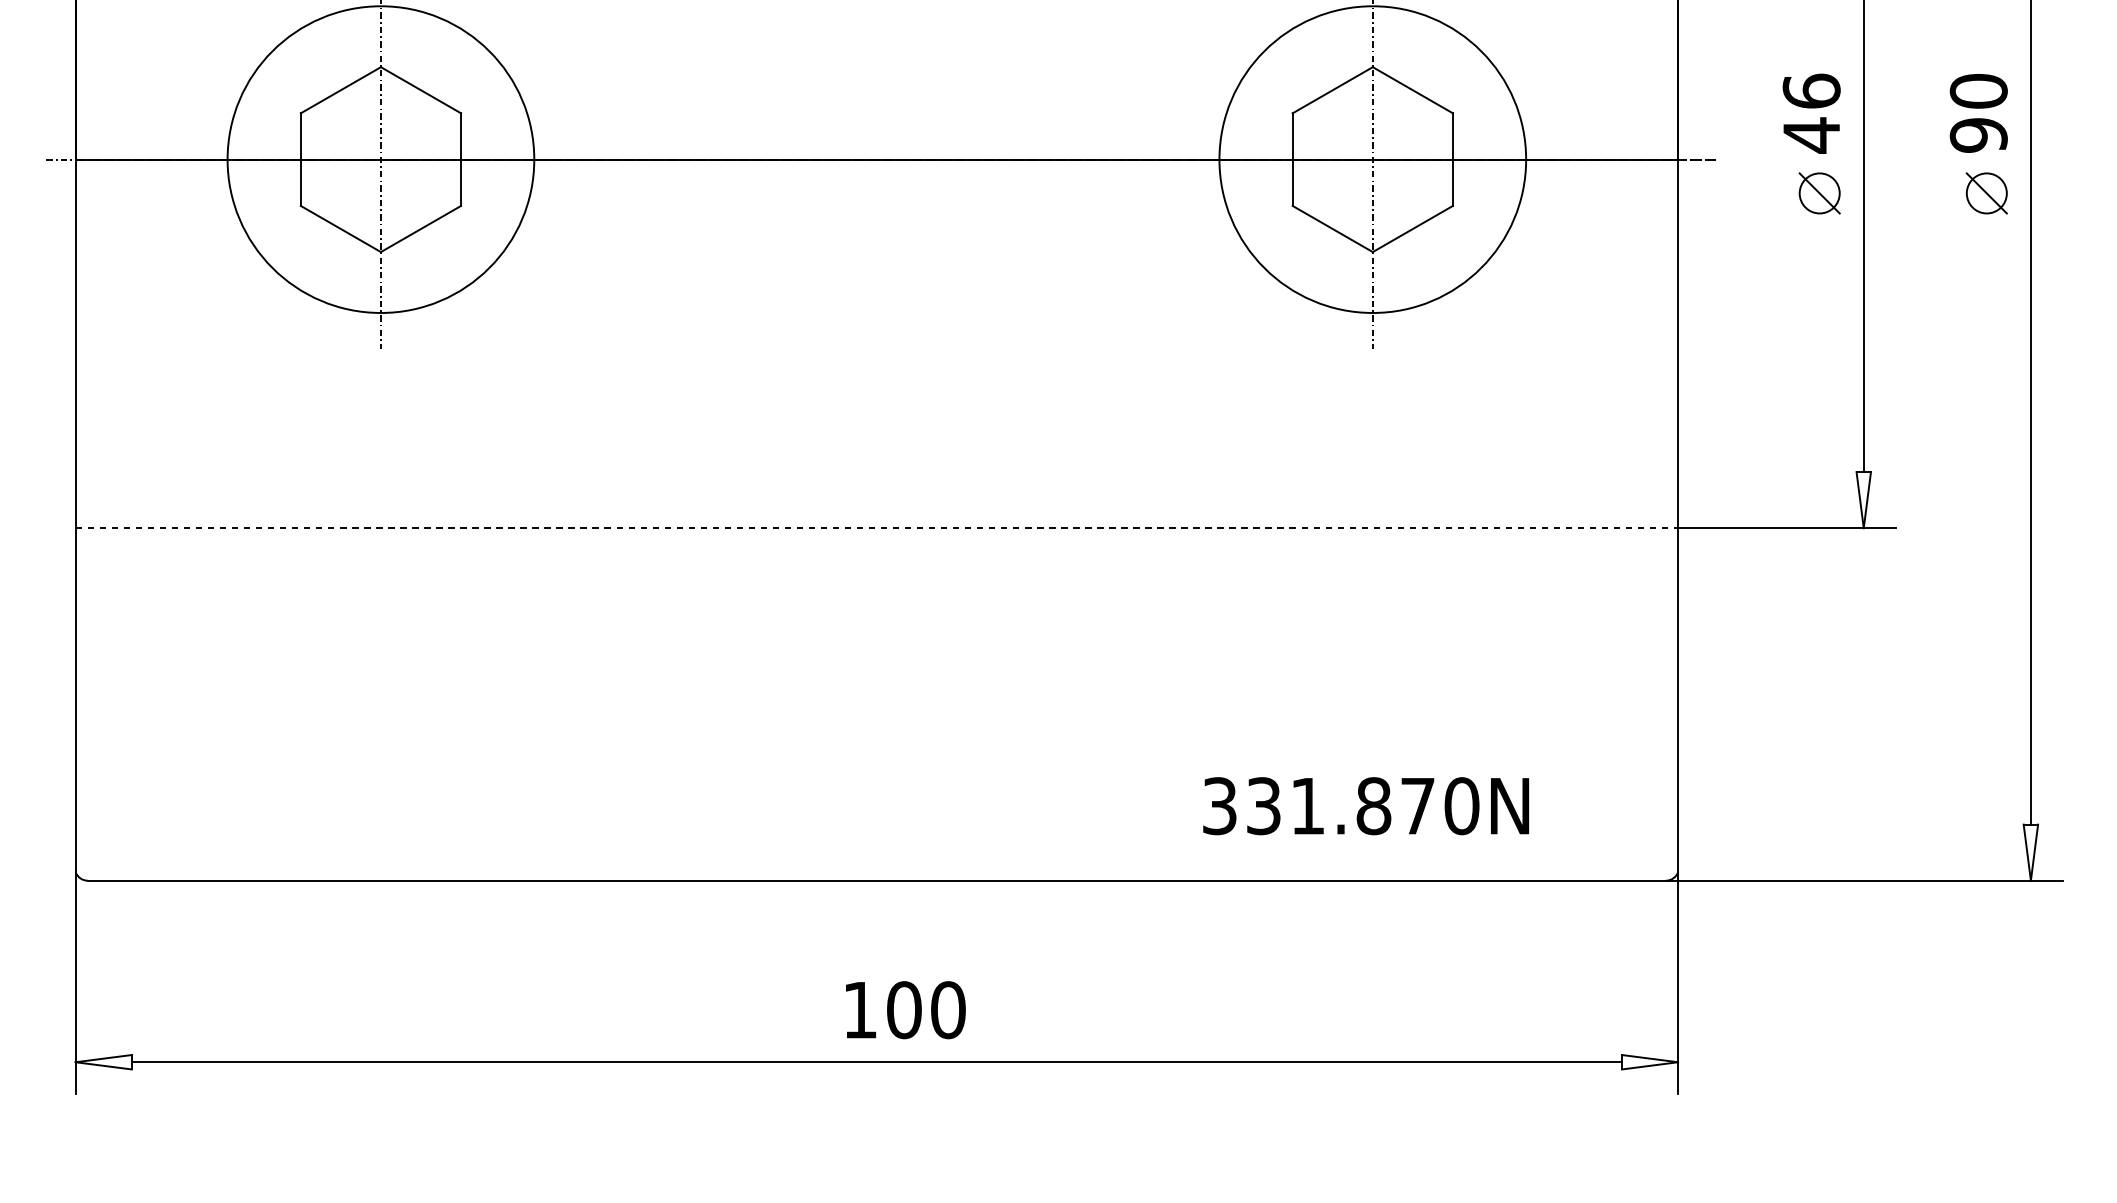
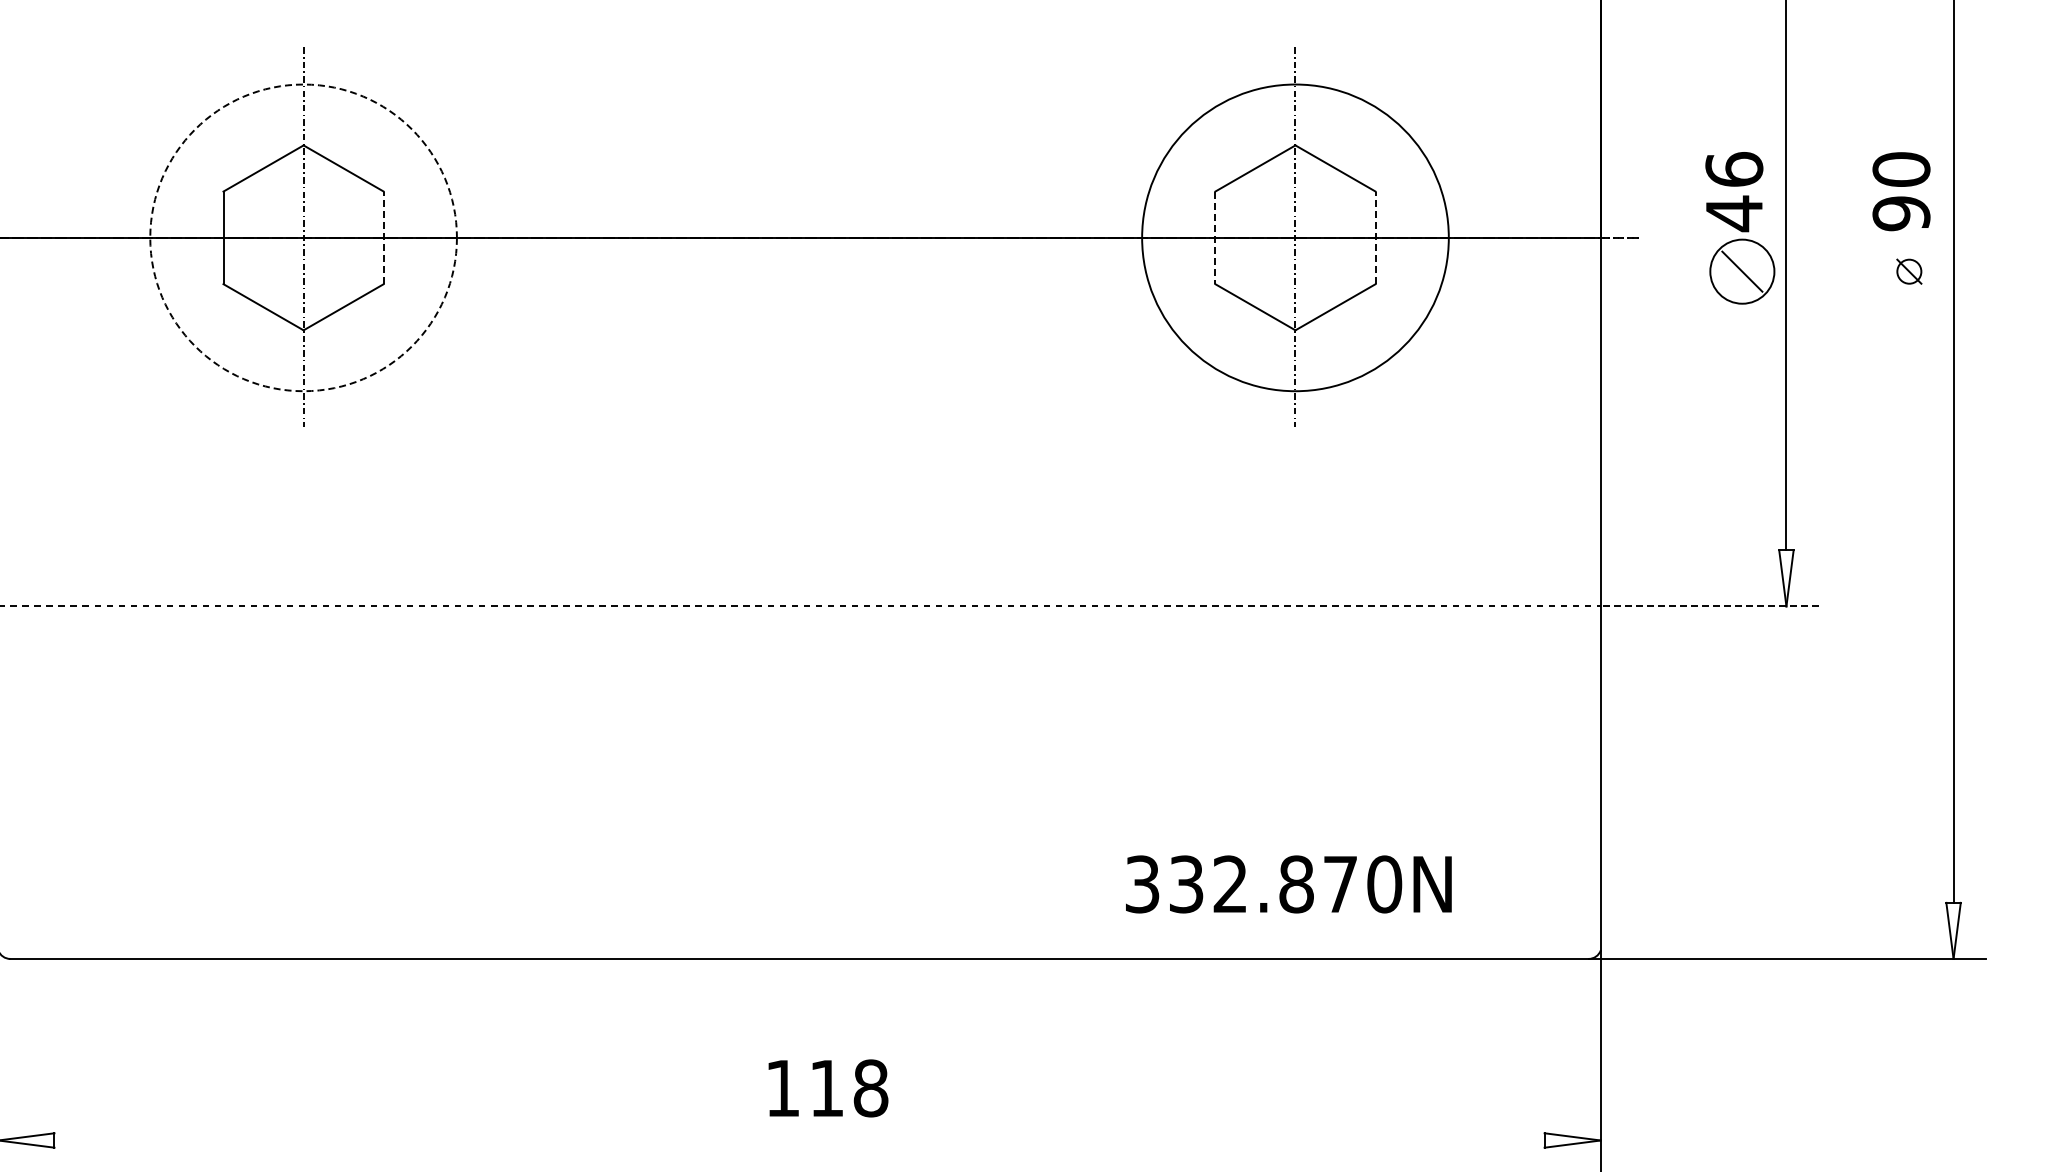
circle: (380, 159) -> (303, 237), solid -> dashed
line: (461, 159) -> (384, 237), solid -> dashed
line: (1452, 159) -> (1375, 237), solid -> dashed
line: (1292, 160) -> (1215, 238), solid -> dashed
circle: (1819, 193) -> (1742, 271), size x1.6
part: (1986, 193) -> (1909, 271), size x0.6
line: (1786, 528) -> (1709, 606), solid -> dashed
text: (1307, 805) -> (1230, 883), 331.870N -> 332.870N
text: (926, 1010) -> (849, 1088), 100 -> 118
line: (876, 1062) -> (799, 1140), removed

